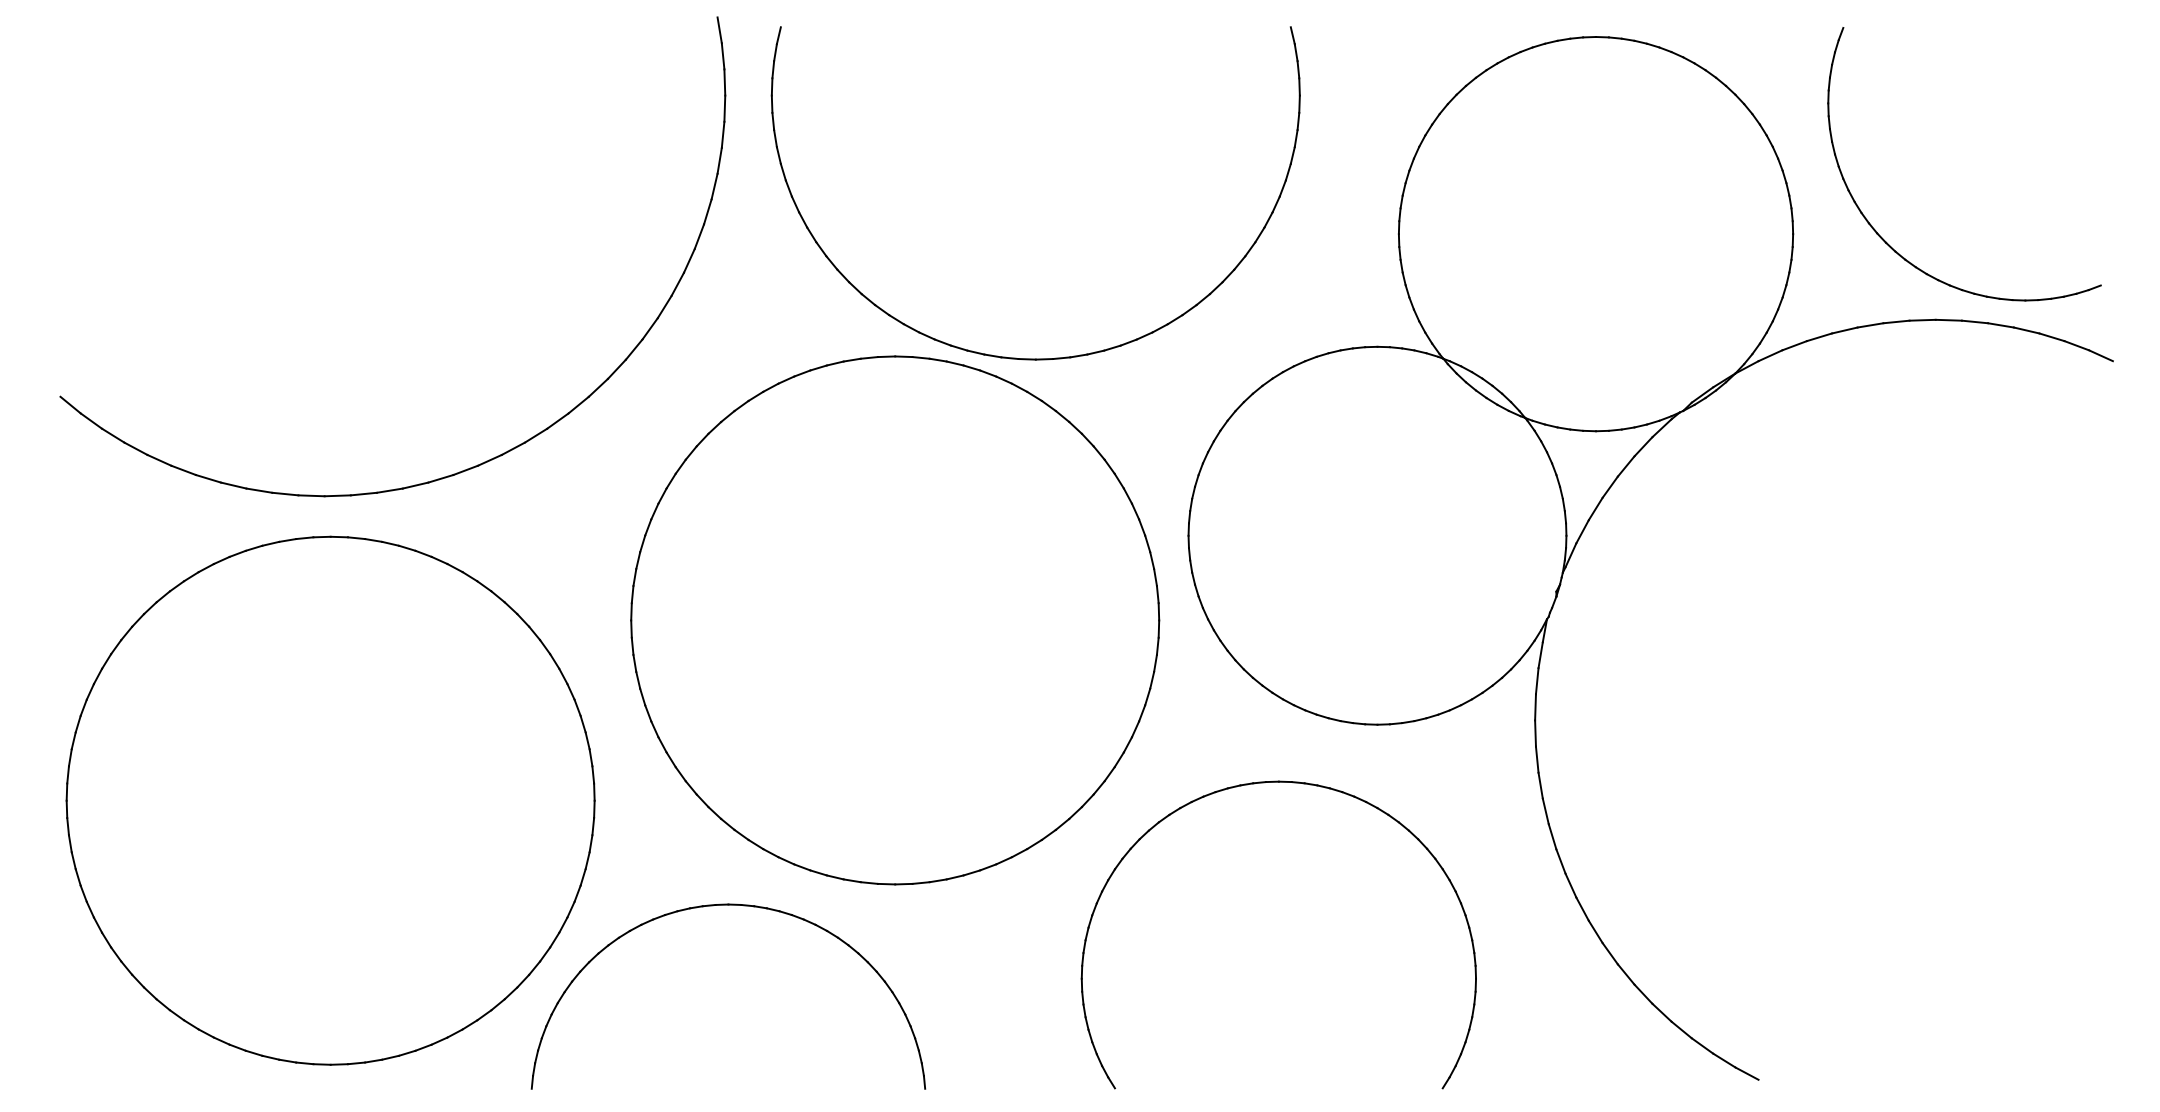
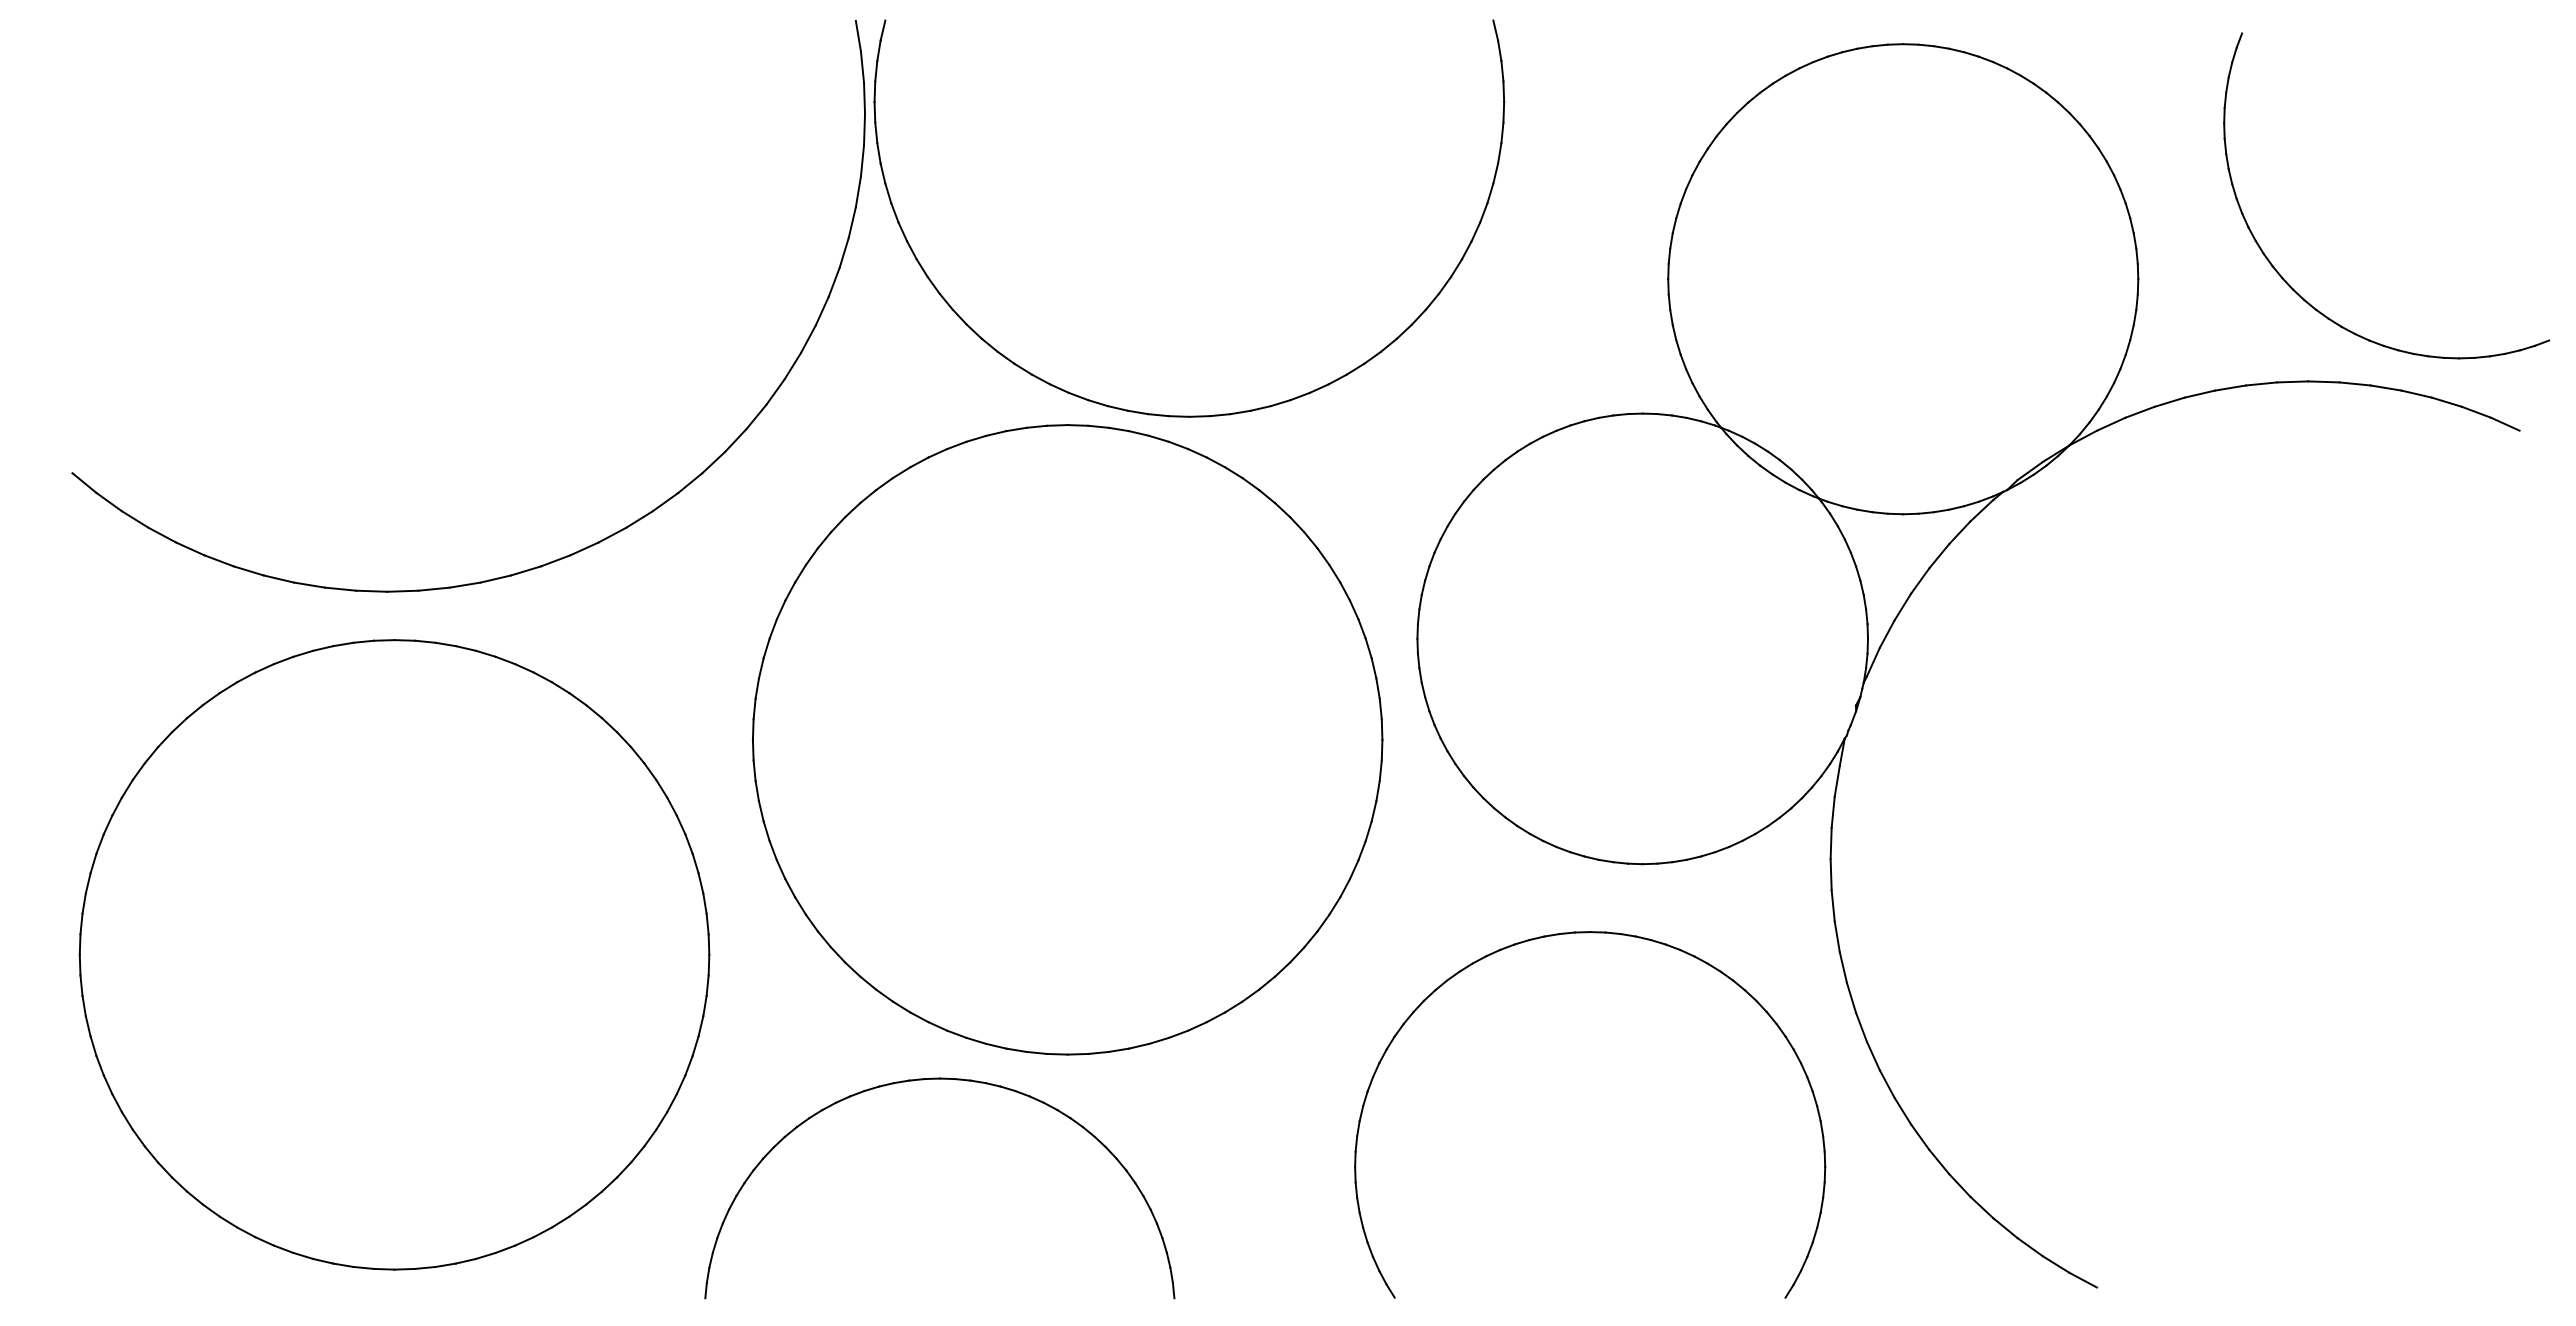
part: (1886, 241) -> (2293, 288), moved
part: (1035, 358) -> (1189, 415), moved
part: (1281, 782) -> (1593, 933), moved
part: (728, 905) -> (939, 1079), moved

